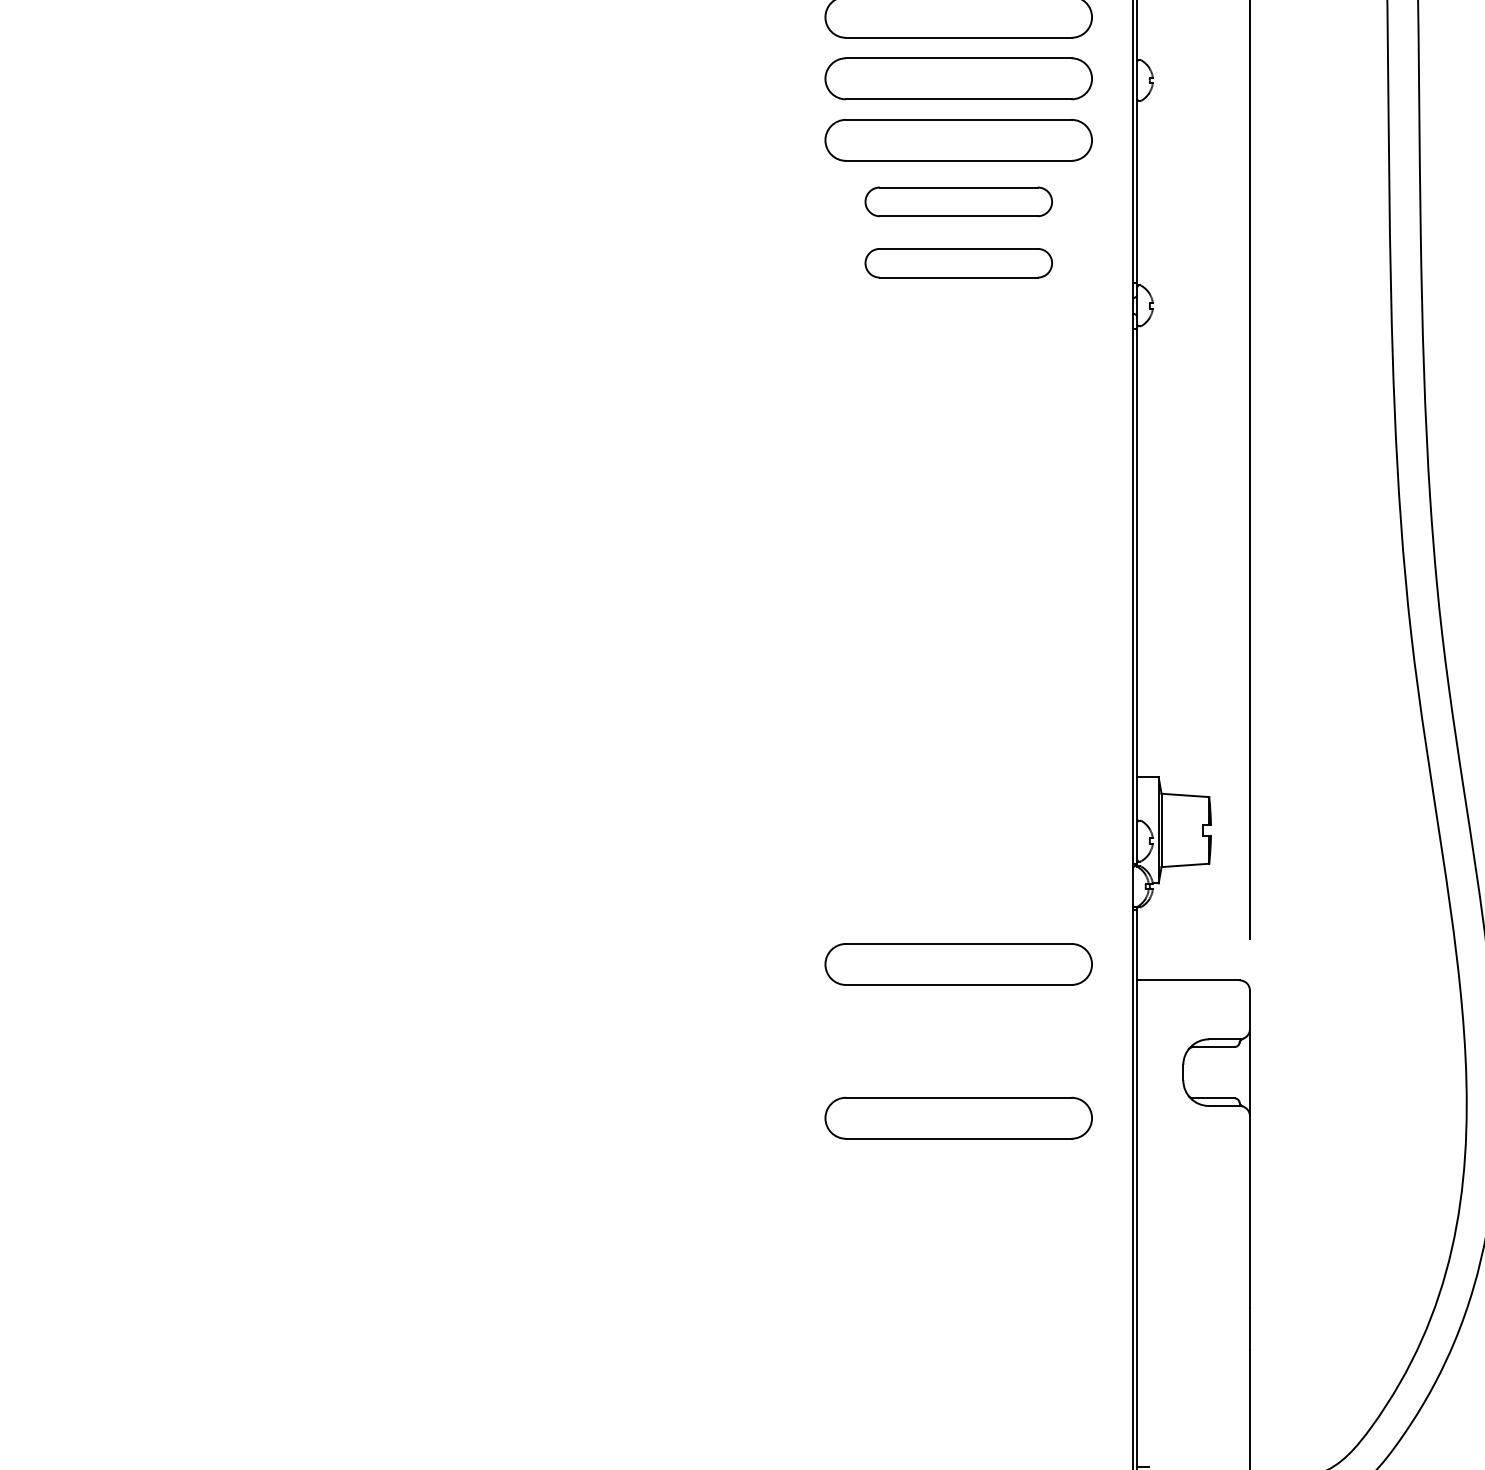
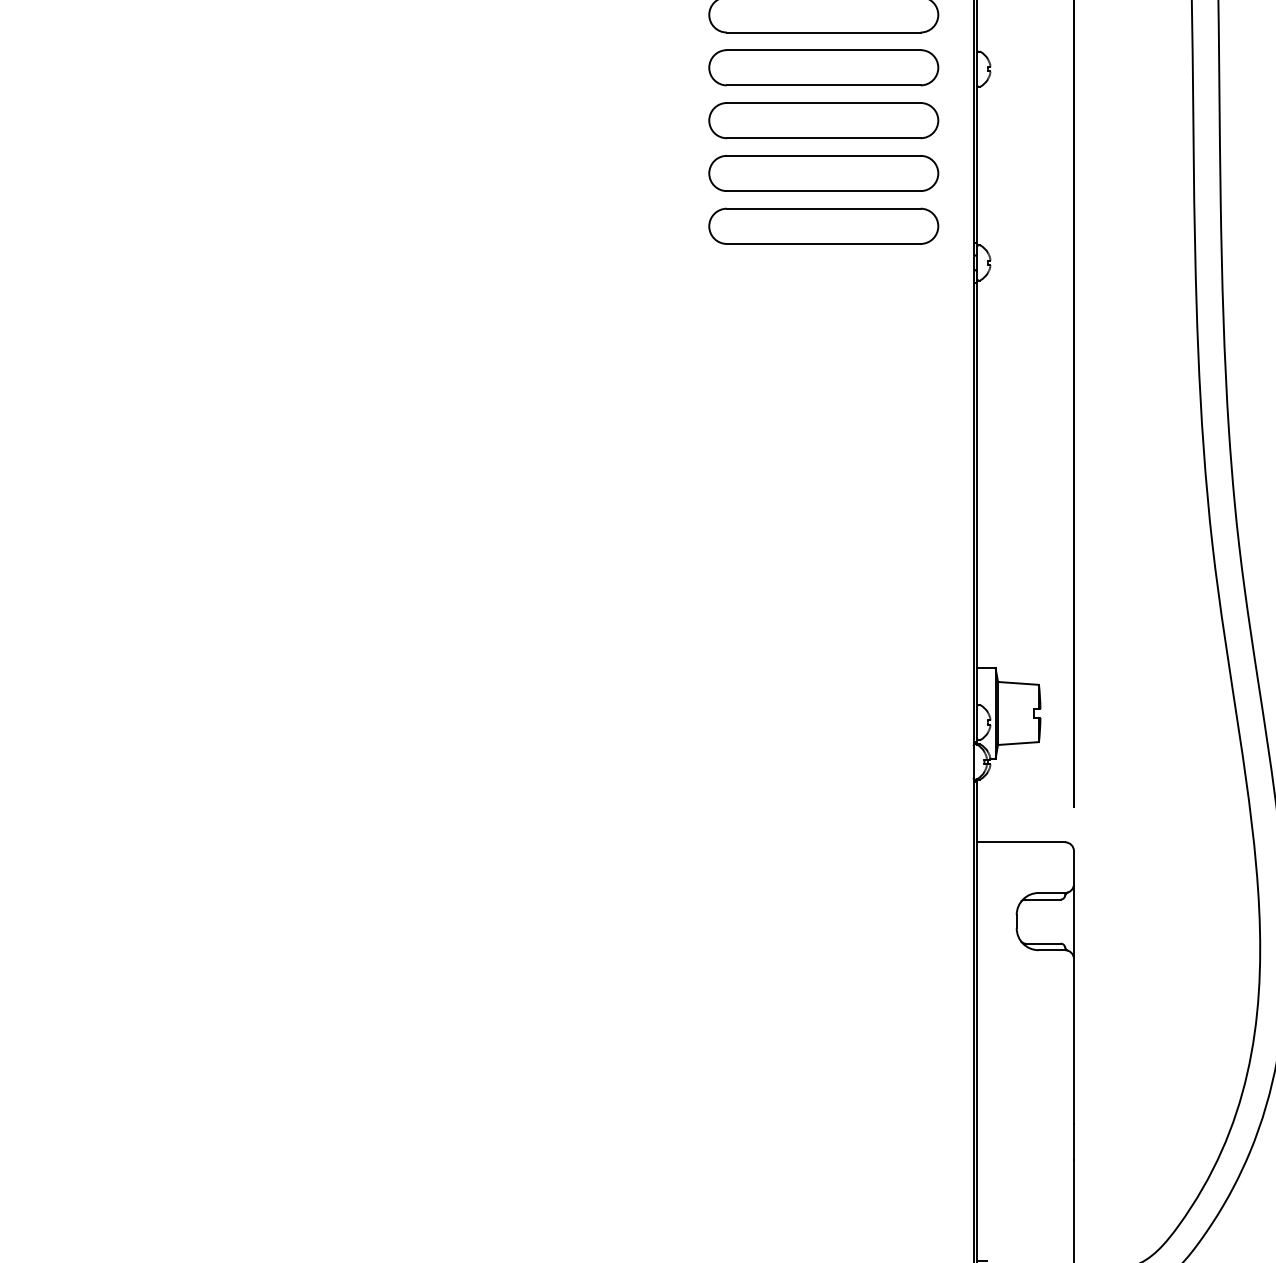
part: (958, 201) -> (823, 173), size x1.43
part: (958, 262) -> (823, 225), size x1.43
part: (958, 964) -> (823, 828), removed
part: (958, 1117) -> (823, 960), removed

